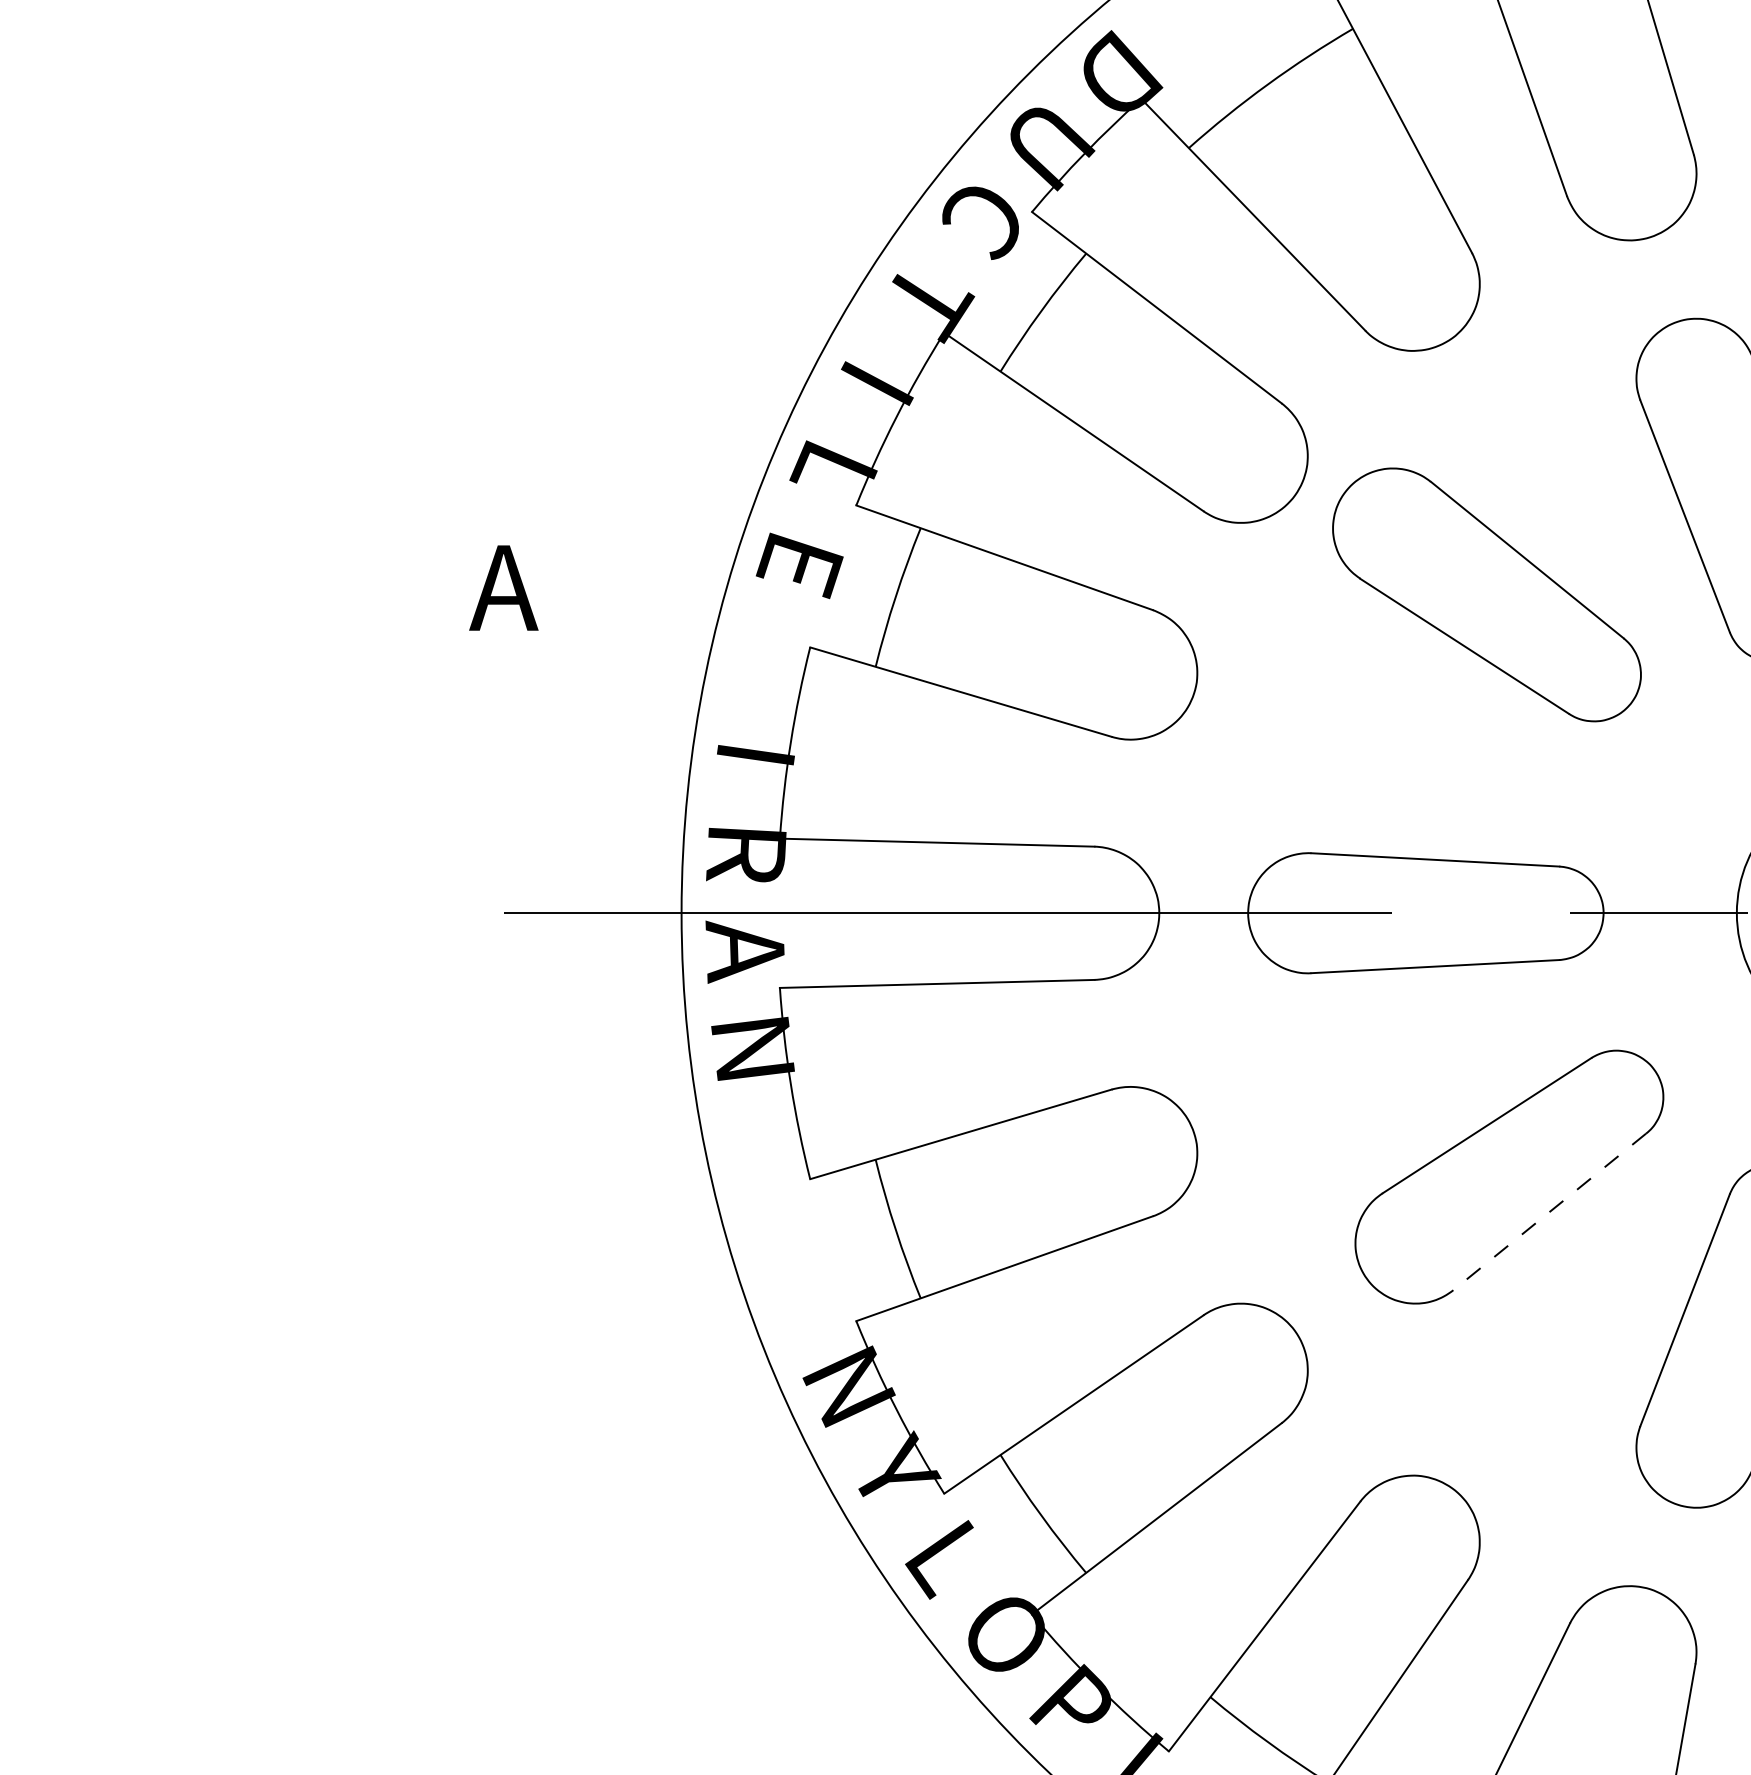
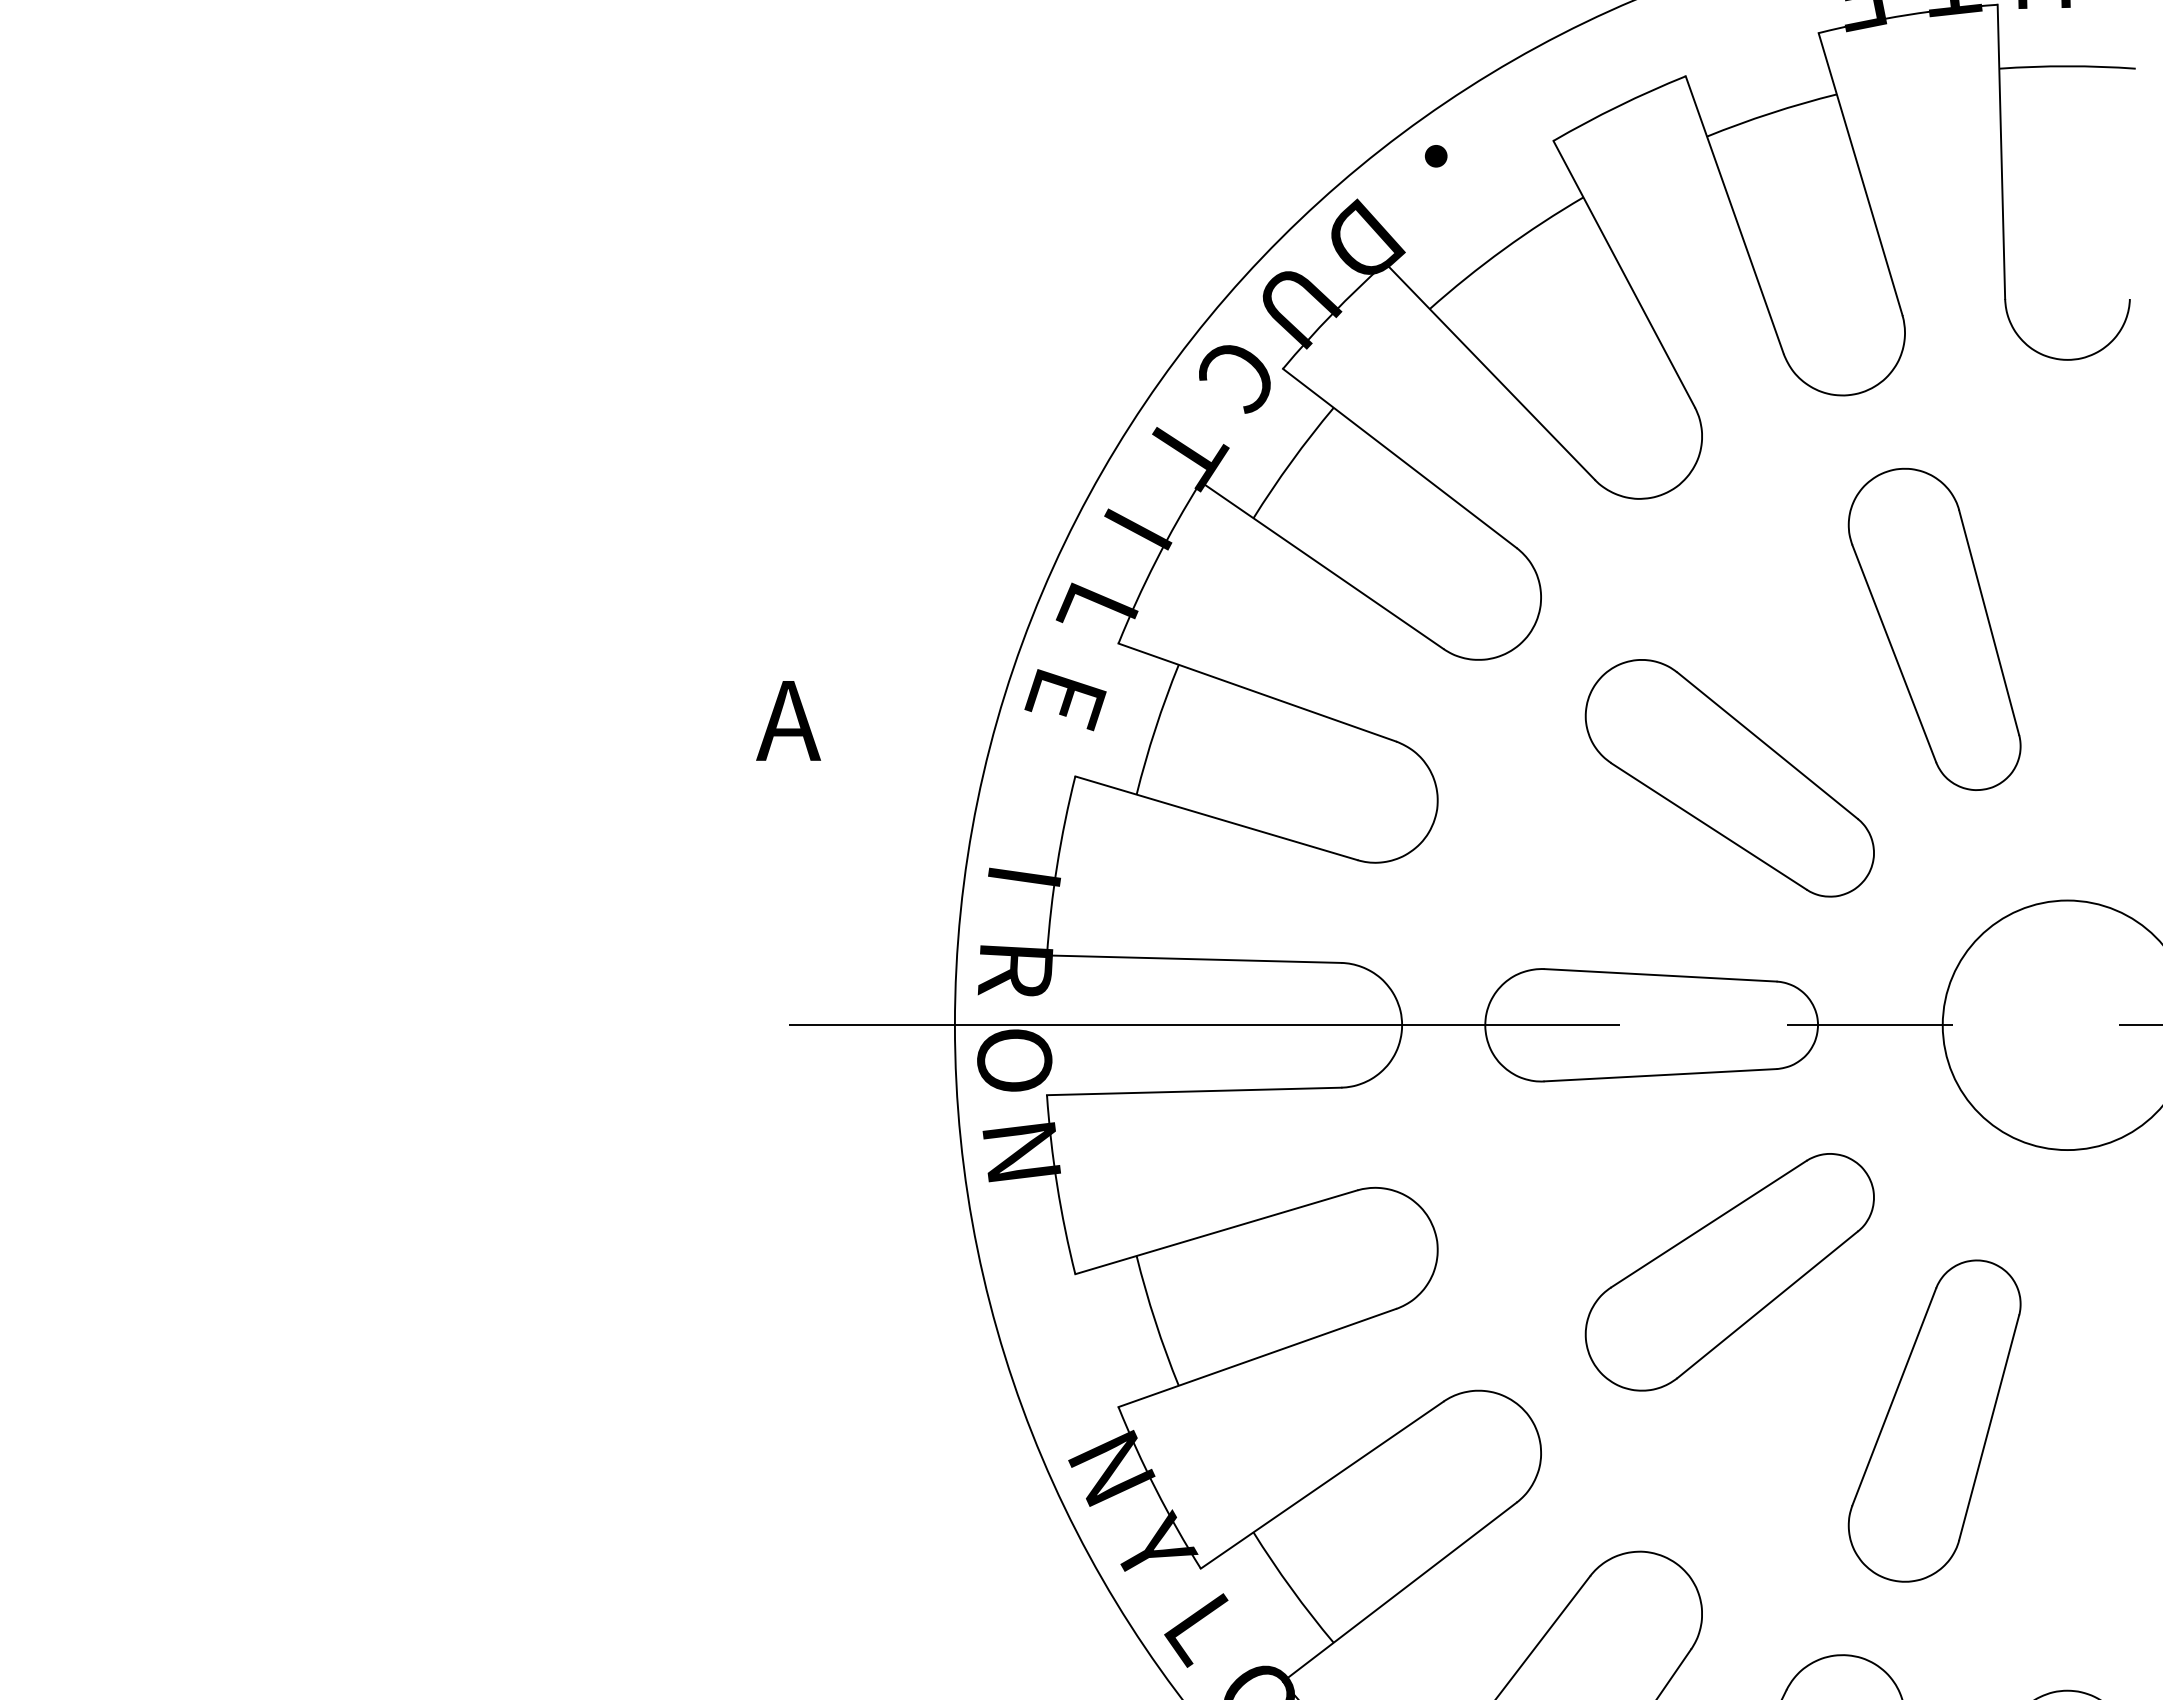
part: (1486, 595) -> (1729, 778), moved
text: (745, 950) -> (1014, 1060), A -> O
line: (1549, 1212) -> (1767, 1305), dashed -> solid

